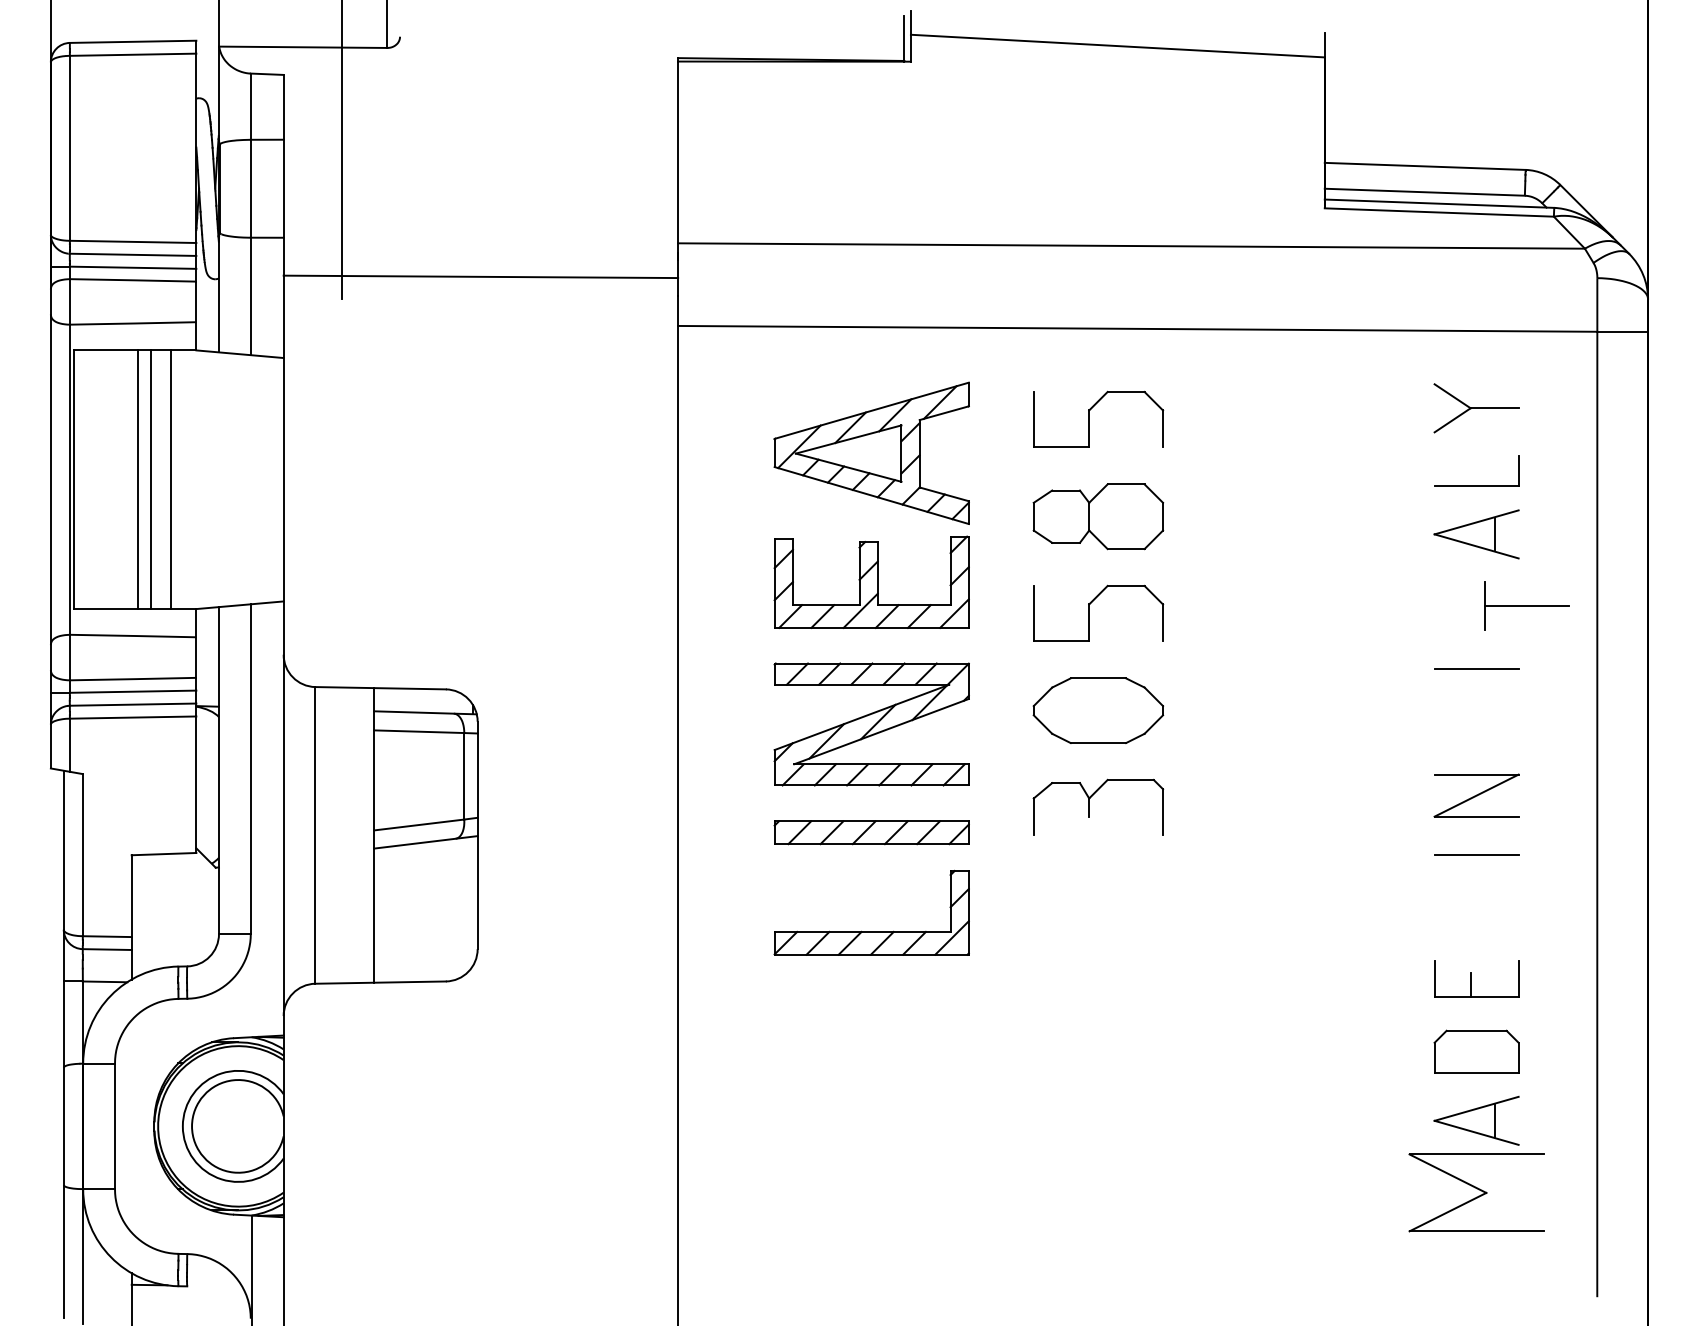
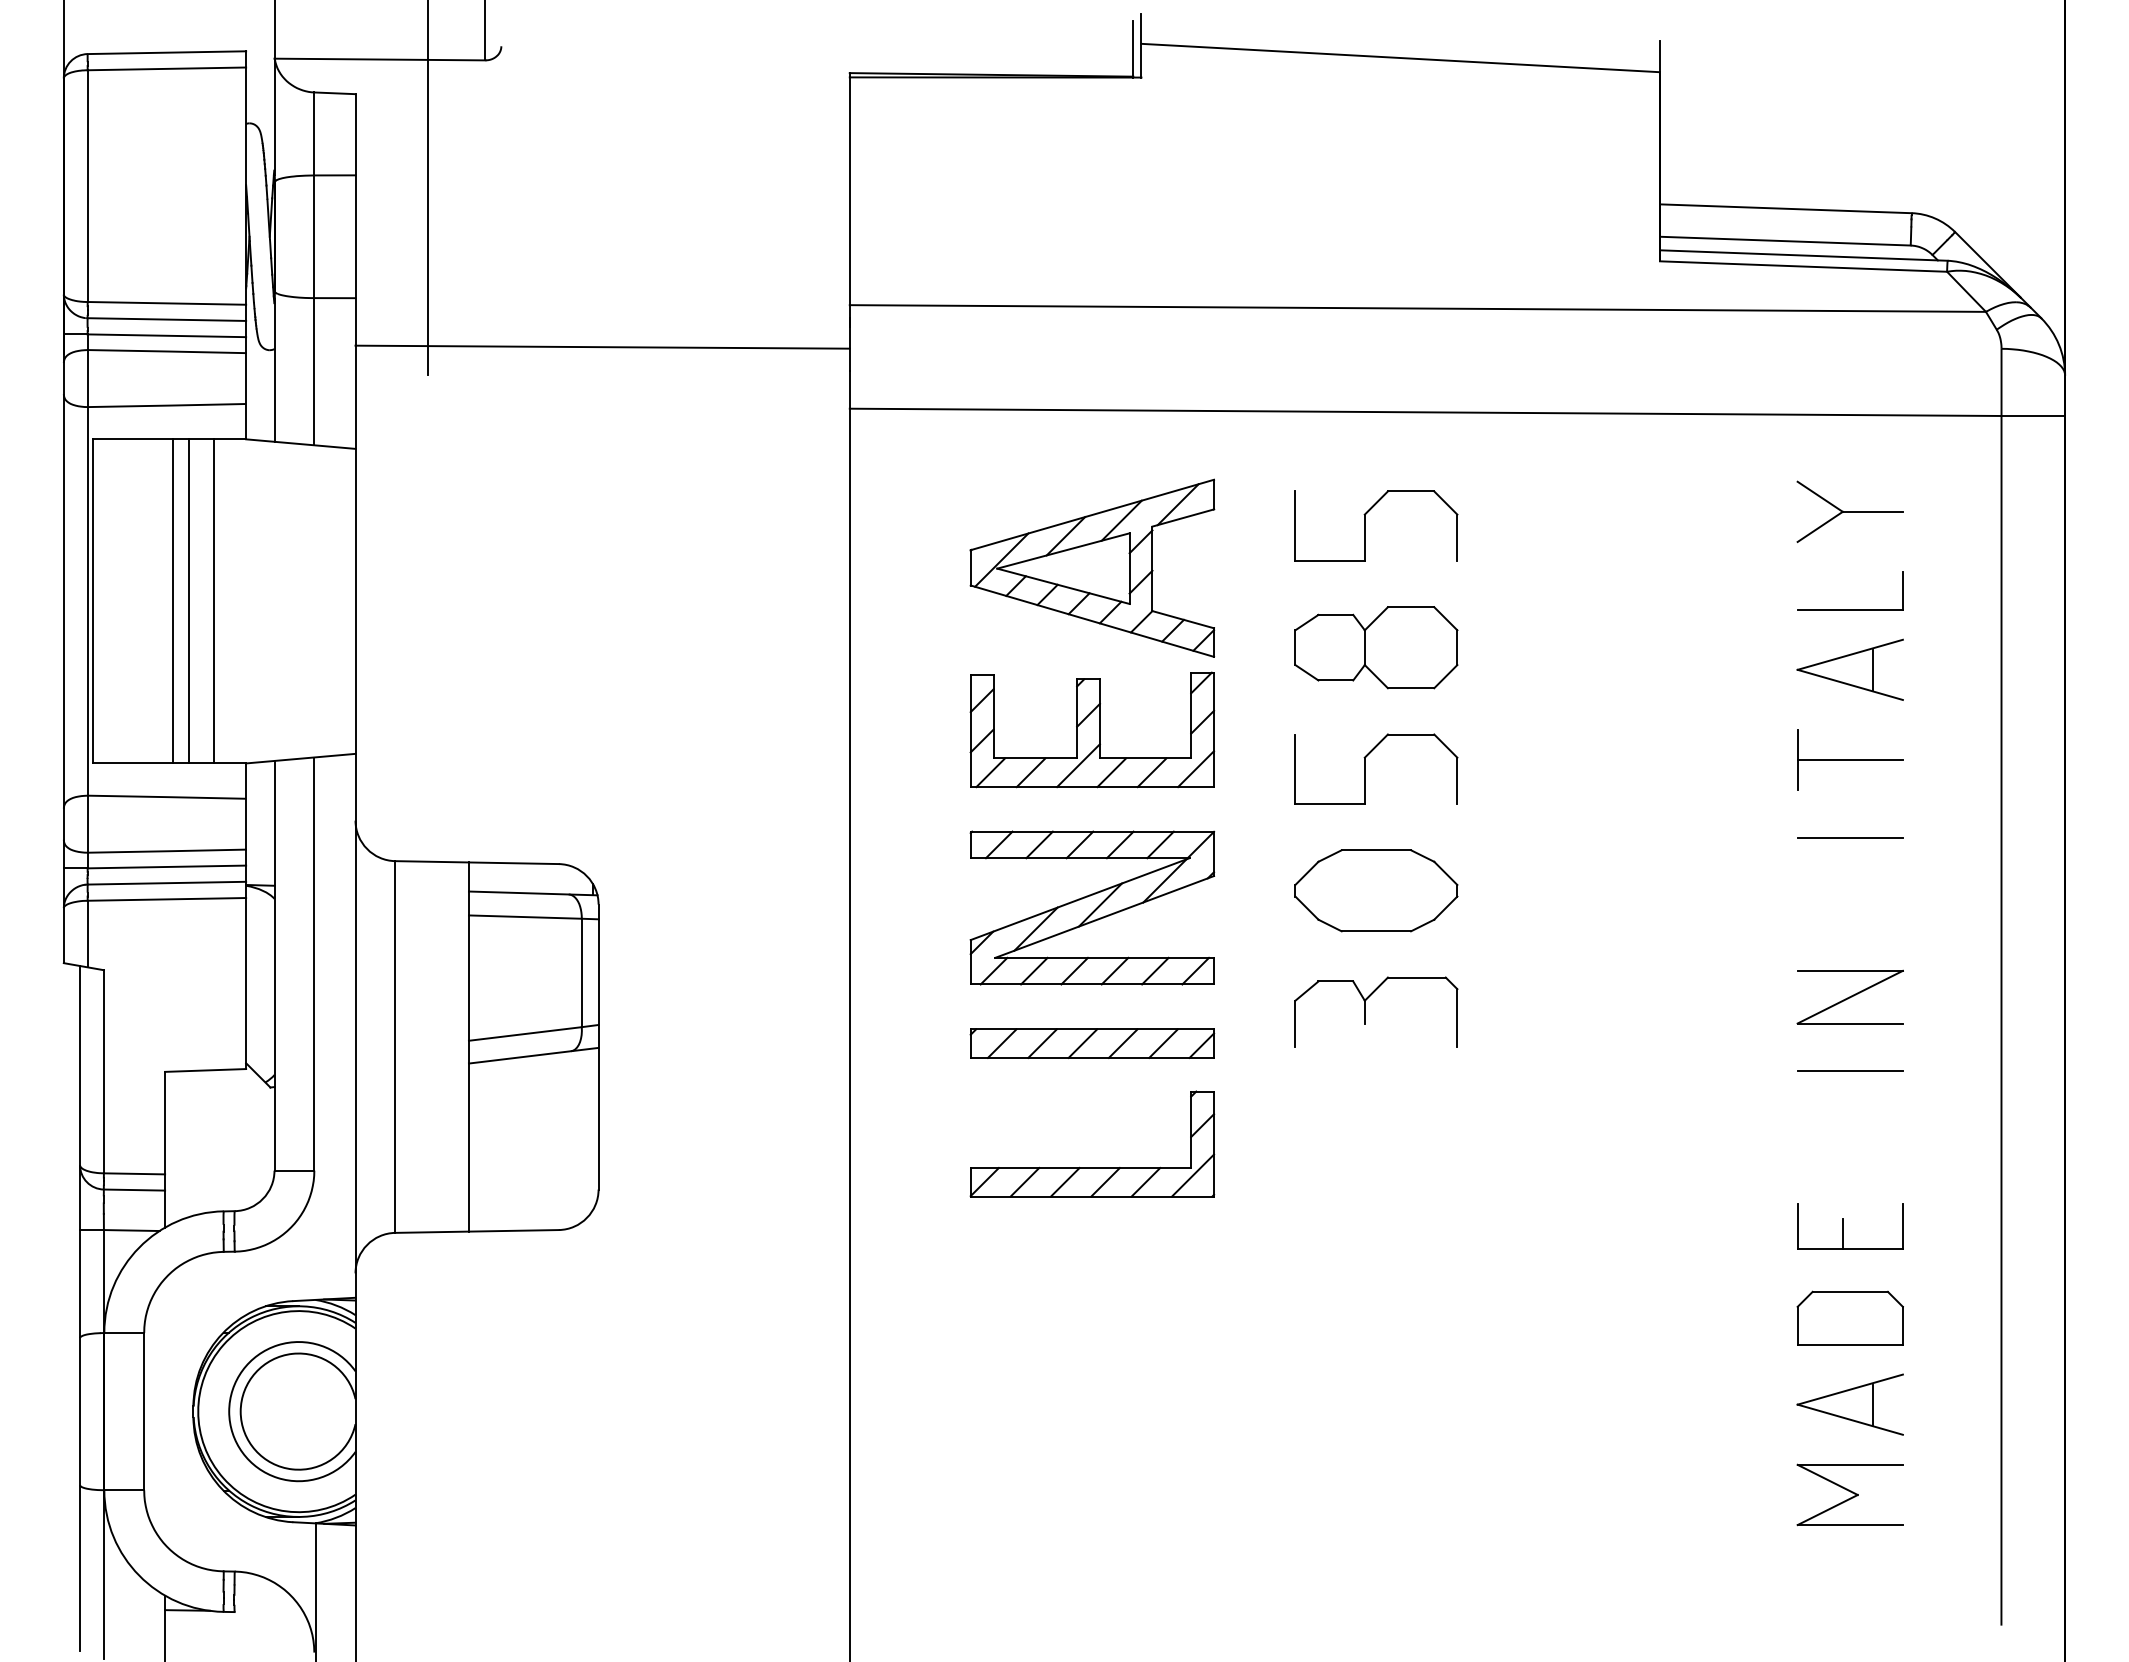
part: (1527, 605) -> (1850, 759), moved
part: (1476, 1192) -> (1849, 1494), size x0.62

